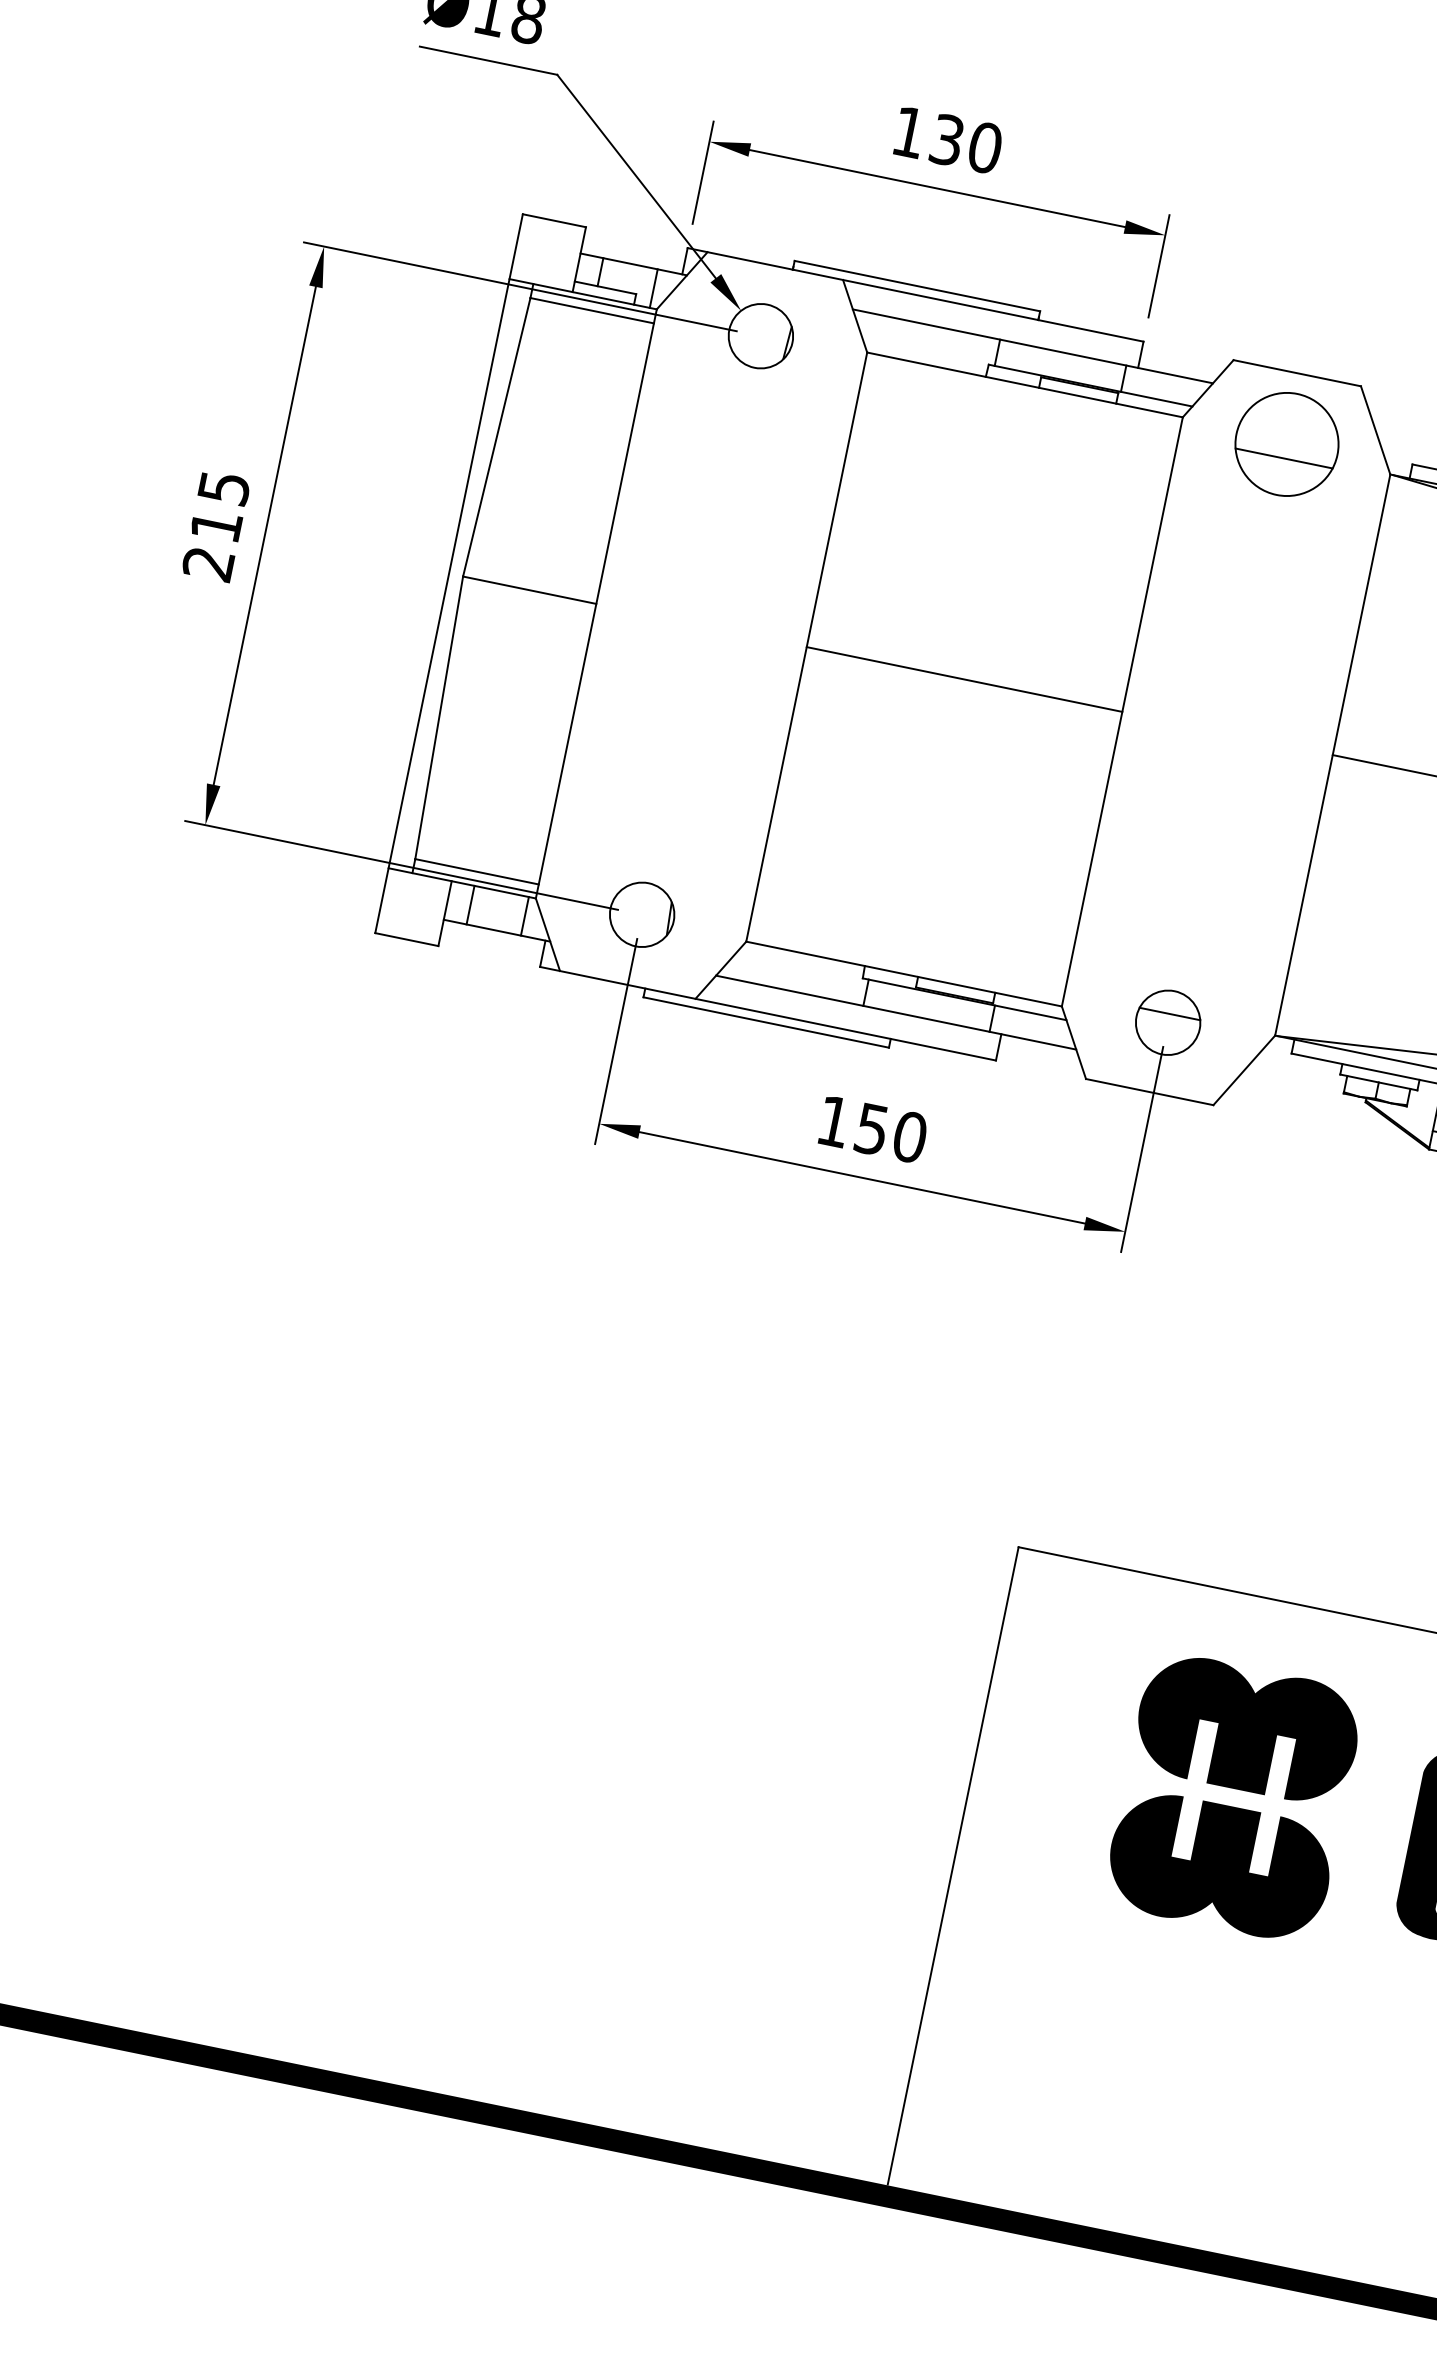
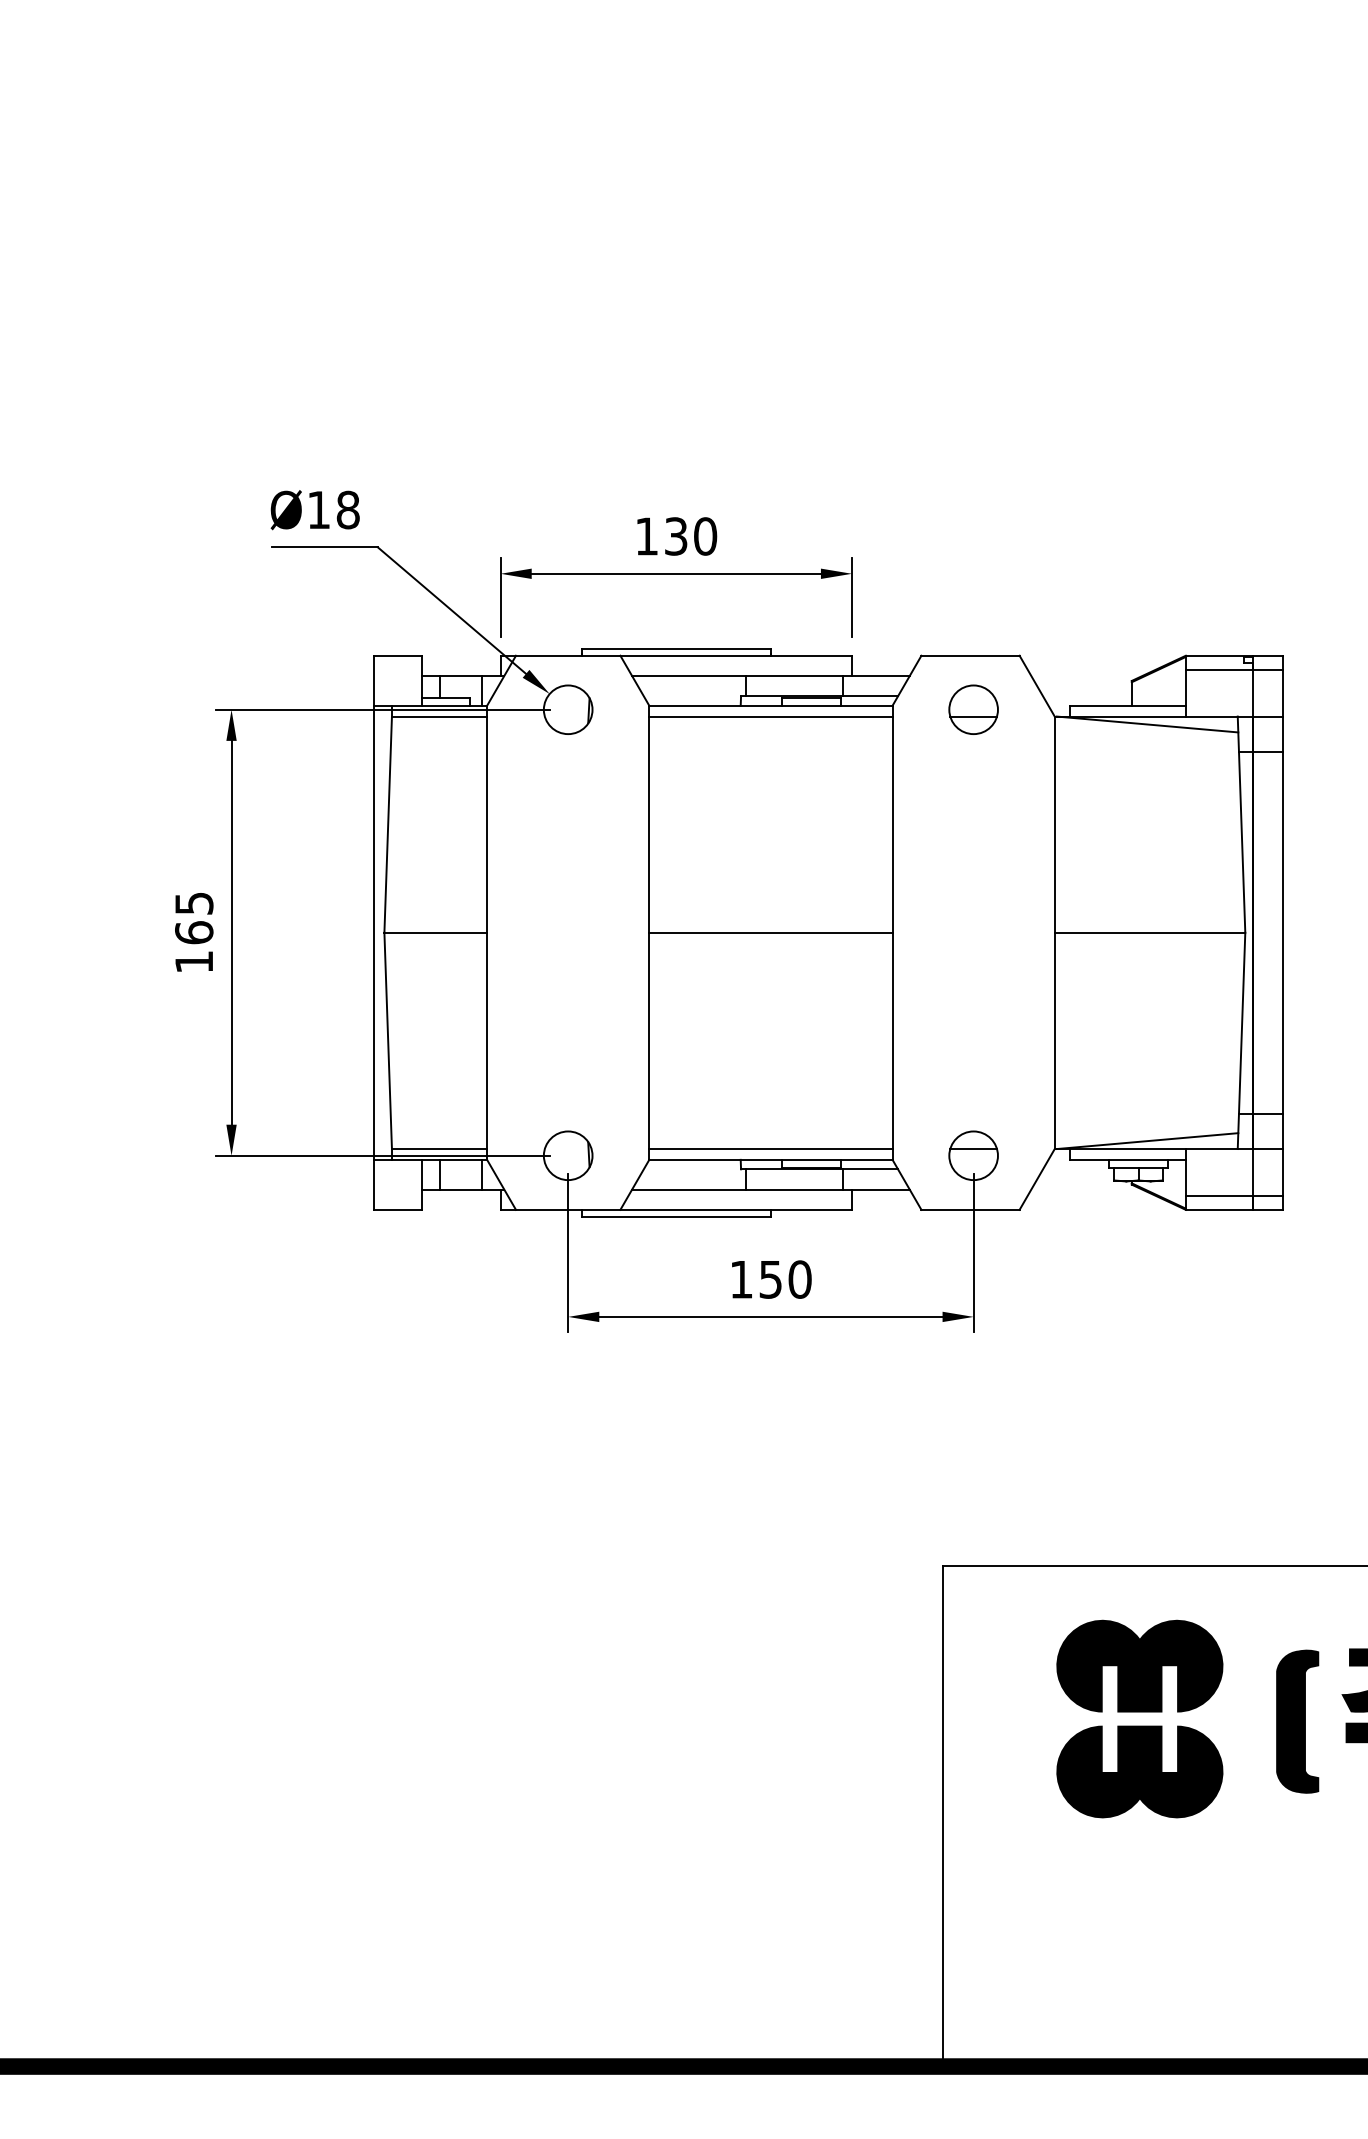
line: (1021, 398) -> (770, 716), added
part: (1286, 443) -> (973, 709), size x0.62
text: (212, 545) -> (194, 947), 215 -> 165
line: (906, 960) -> (770, 1149), added

